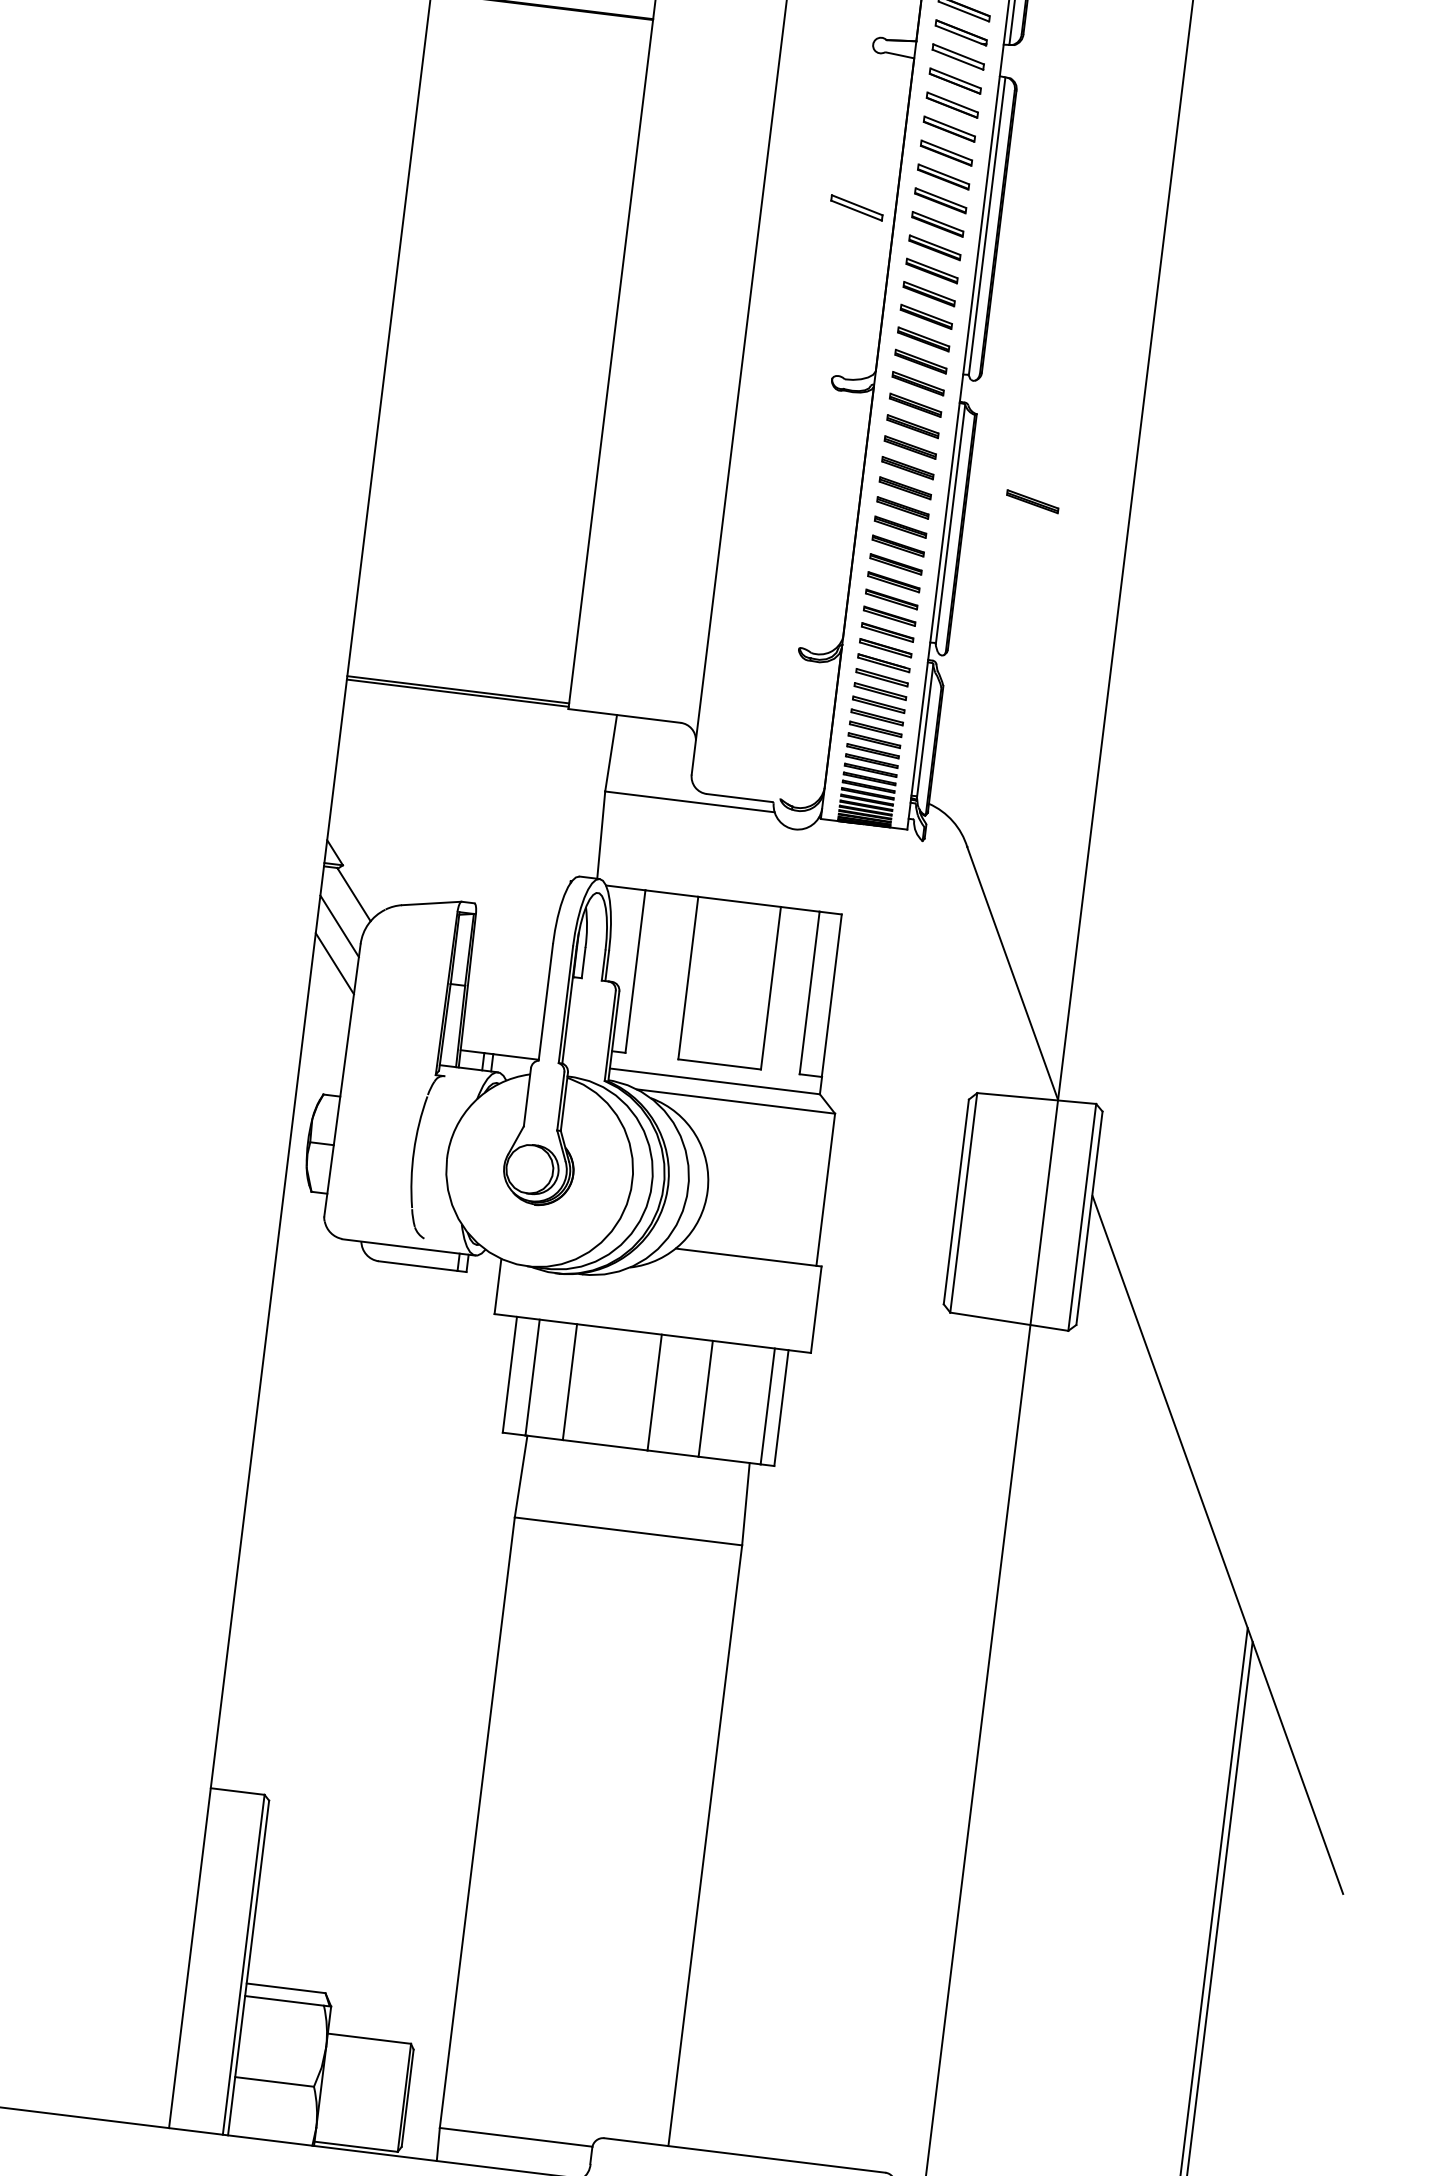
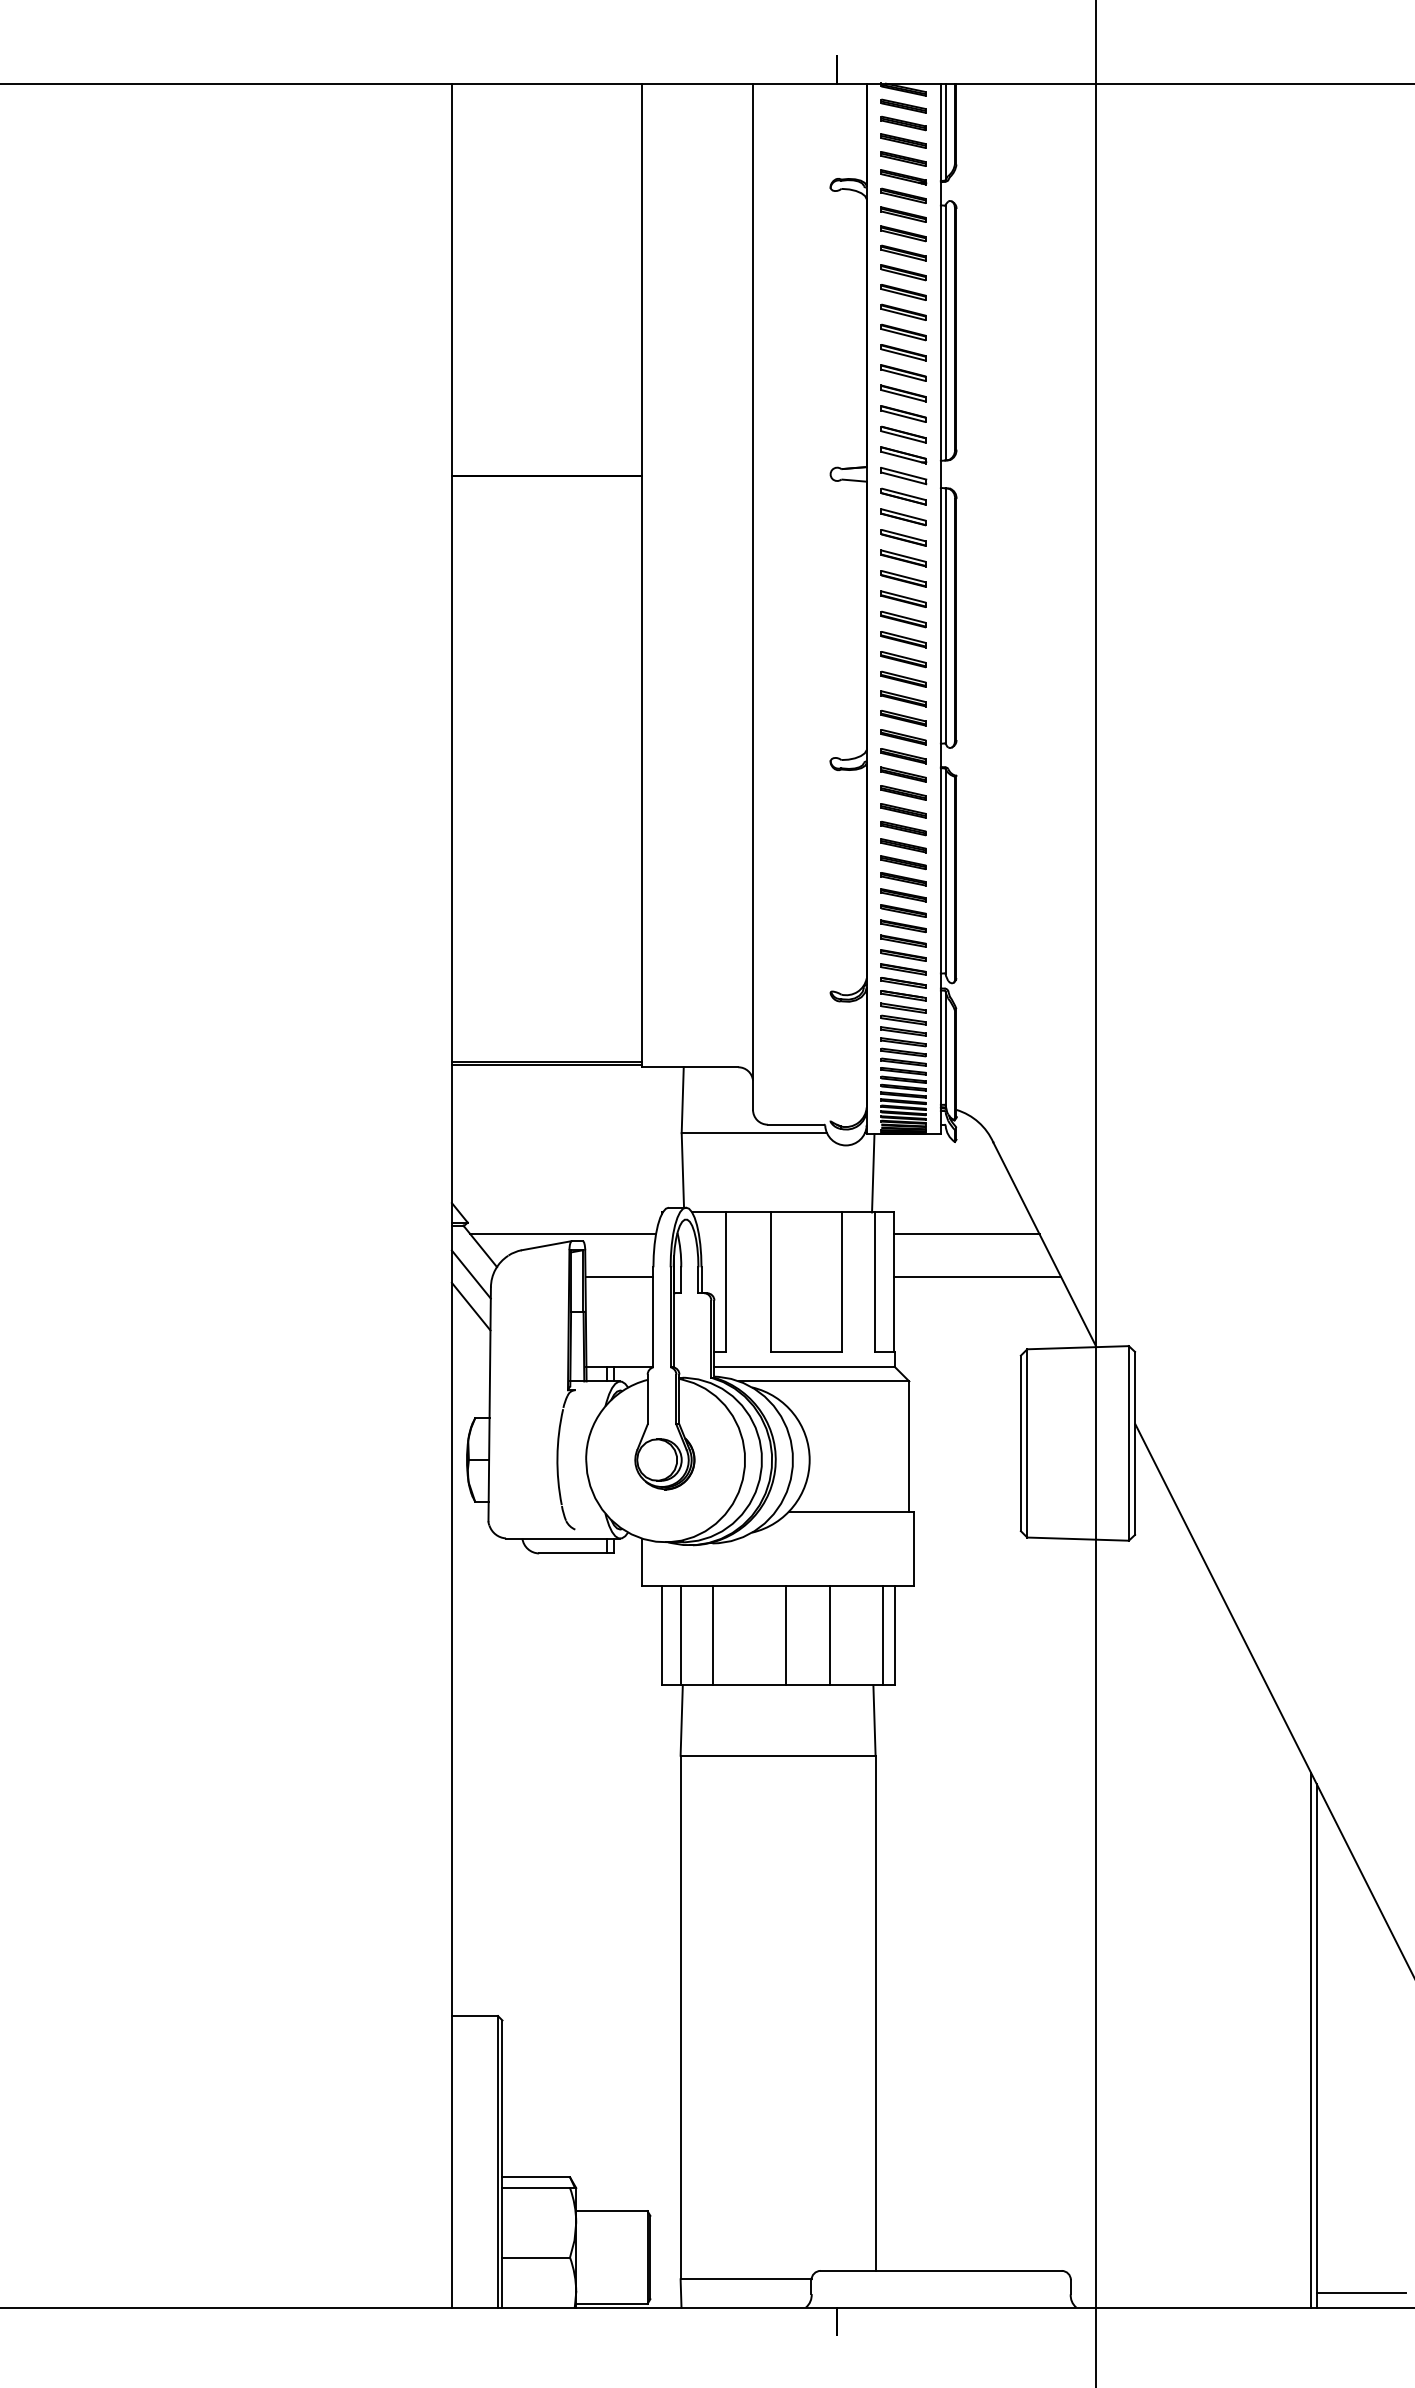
part: (856, 208) -> (833, 614), removed
part: (1032, 501) -> (1012, 843), removed
line: (823, 864) -> (873, 1172), added
line: (452, 892) -> (563, 1234), added
line: (512, 949) -> (619, 1276), added
line: (922, 950) -> (966, 1234), added
line: (929, 1001) -> (977, 1276), added

